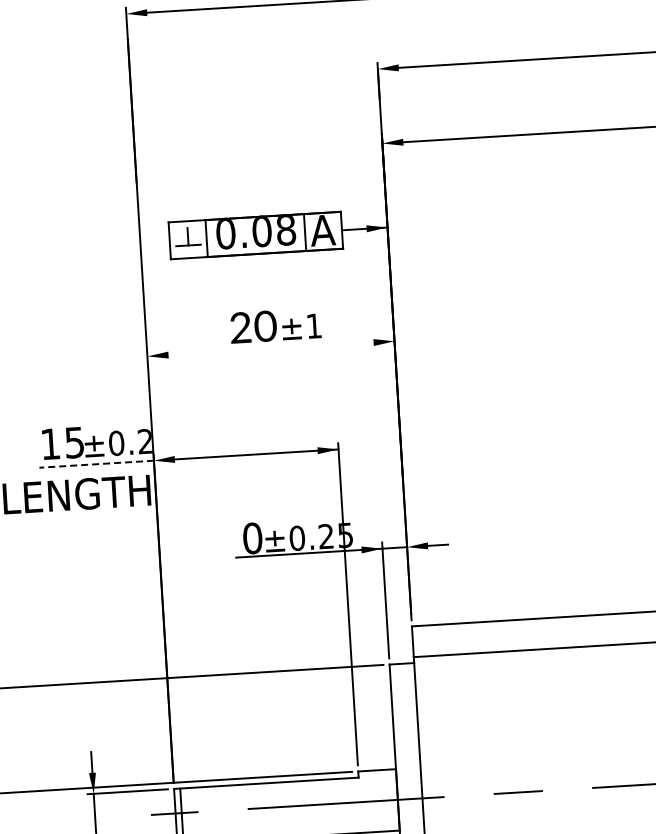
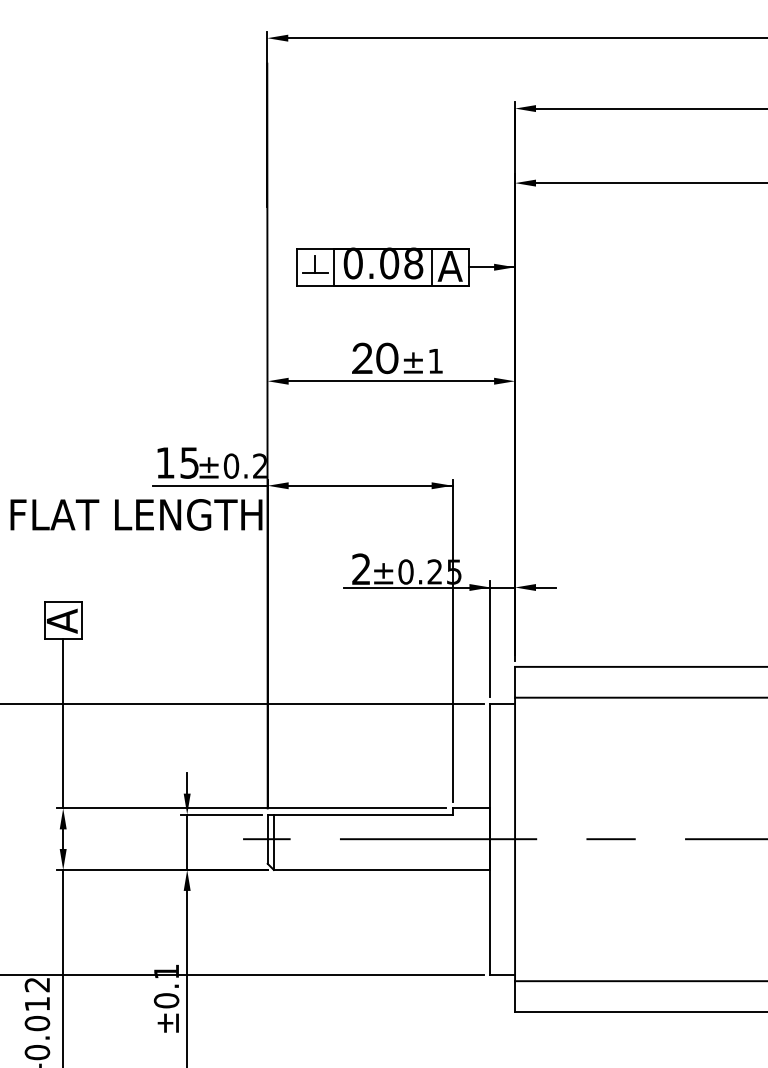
line: (271, 349) -> (391, 381), added
line: (95, 463) -> (209, 485), dashed -> solid
text: (252, 538) -> (361, 569), 0 -> 2

